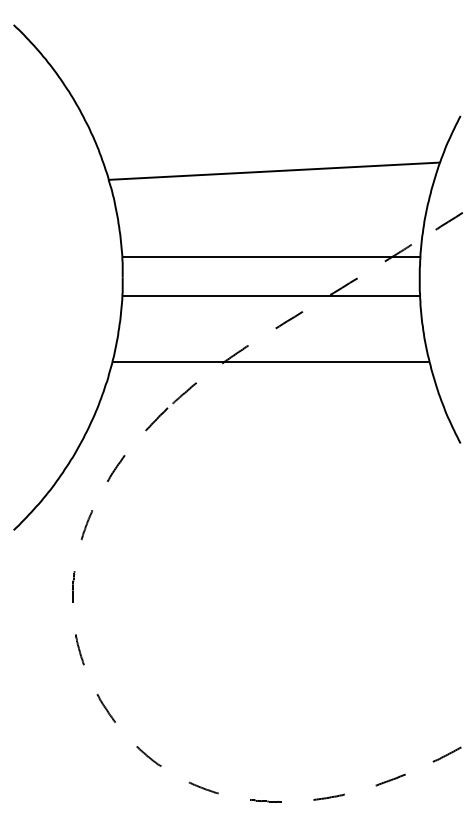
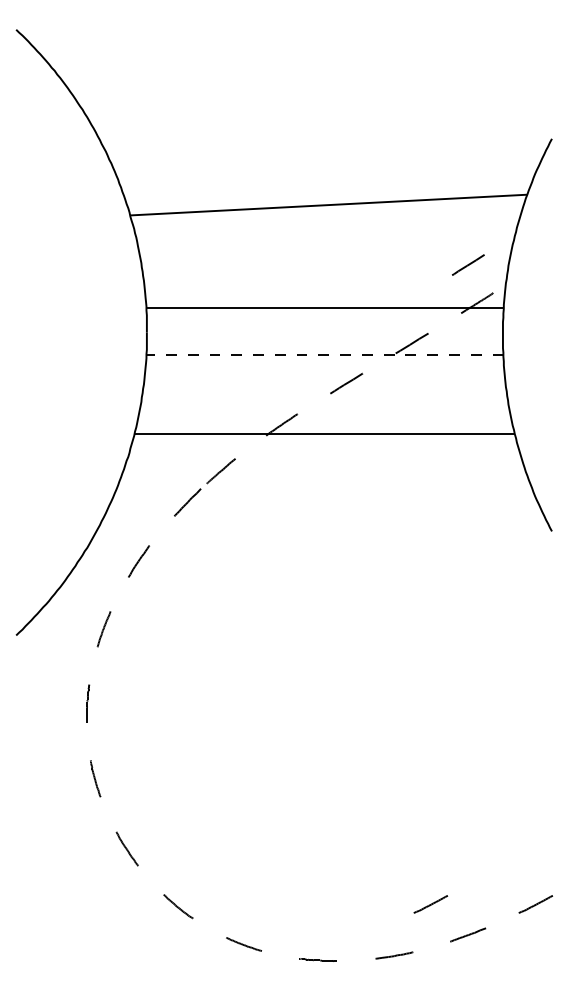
line: (449, 220) -> (468, 264), moved
line: (270, 296) -> (324, 355), solid -> dashed
line: (359, 754) -> (430, 904), added

